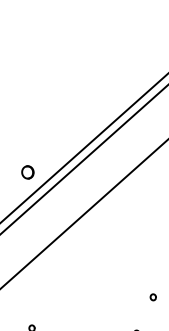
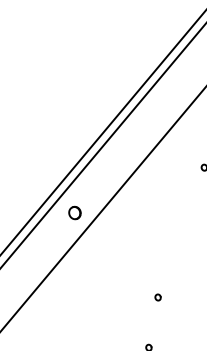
part: (27, 171) -> (74, 212), moved
part: (152, 297) -> (157, 297), moved

